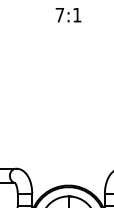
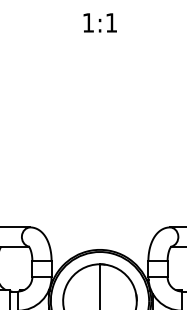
text: (59, 14) -> (88, 22), 7:1 -> 1:1

